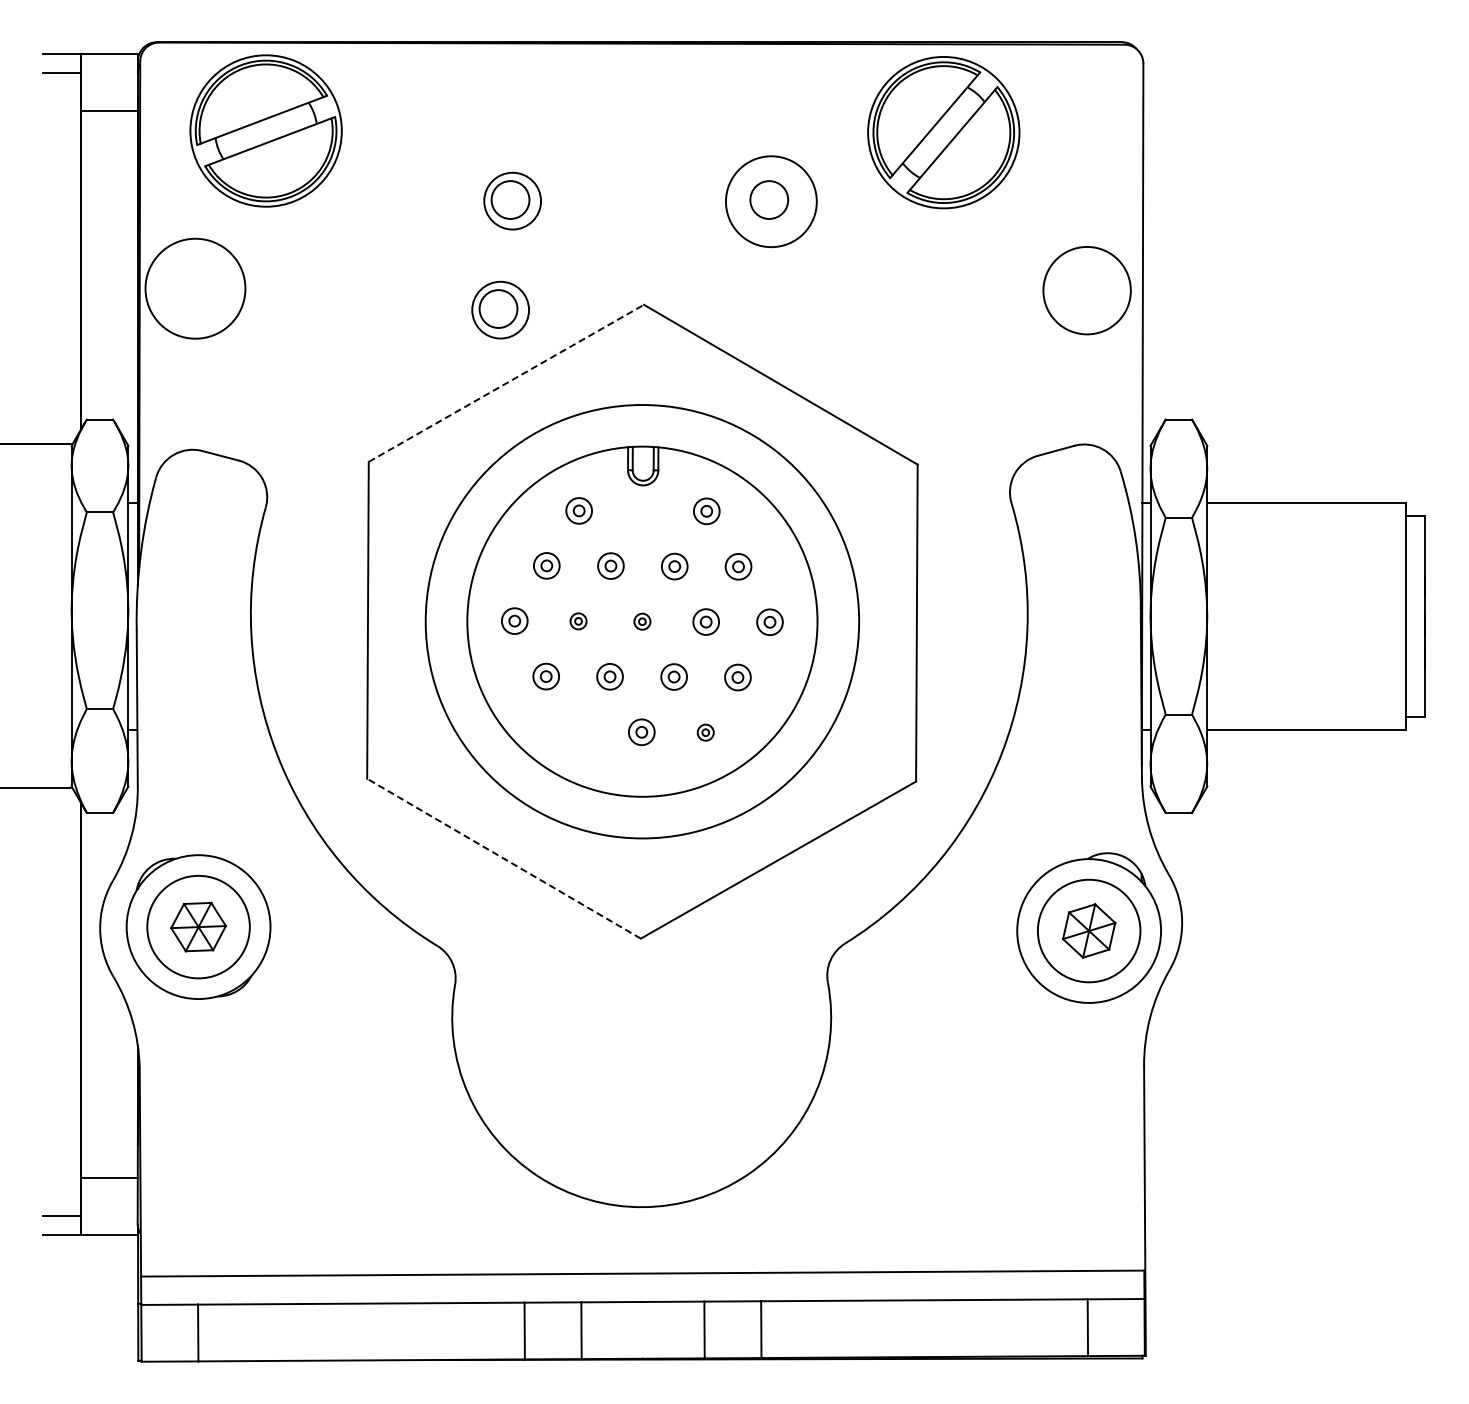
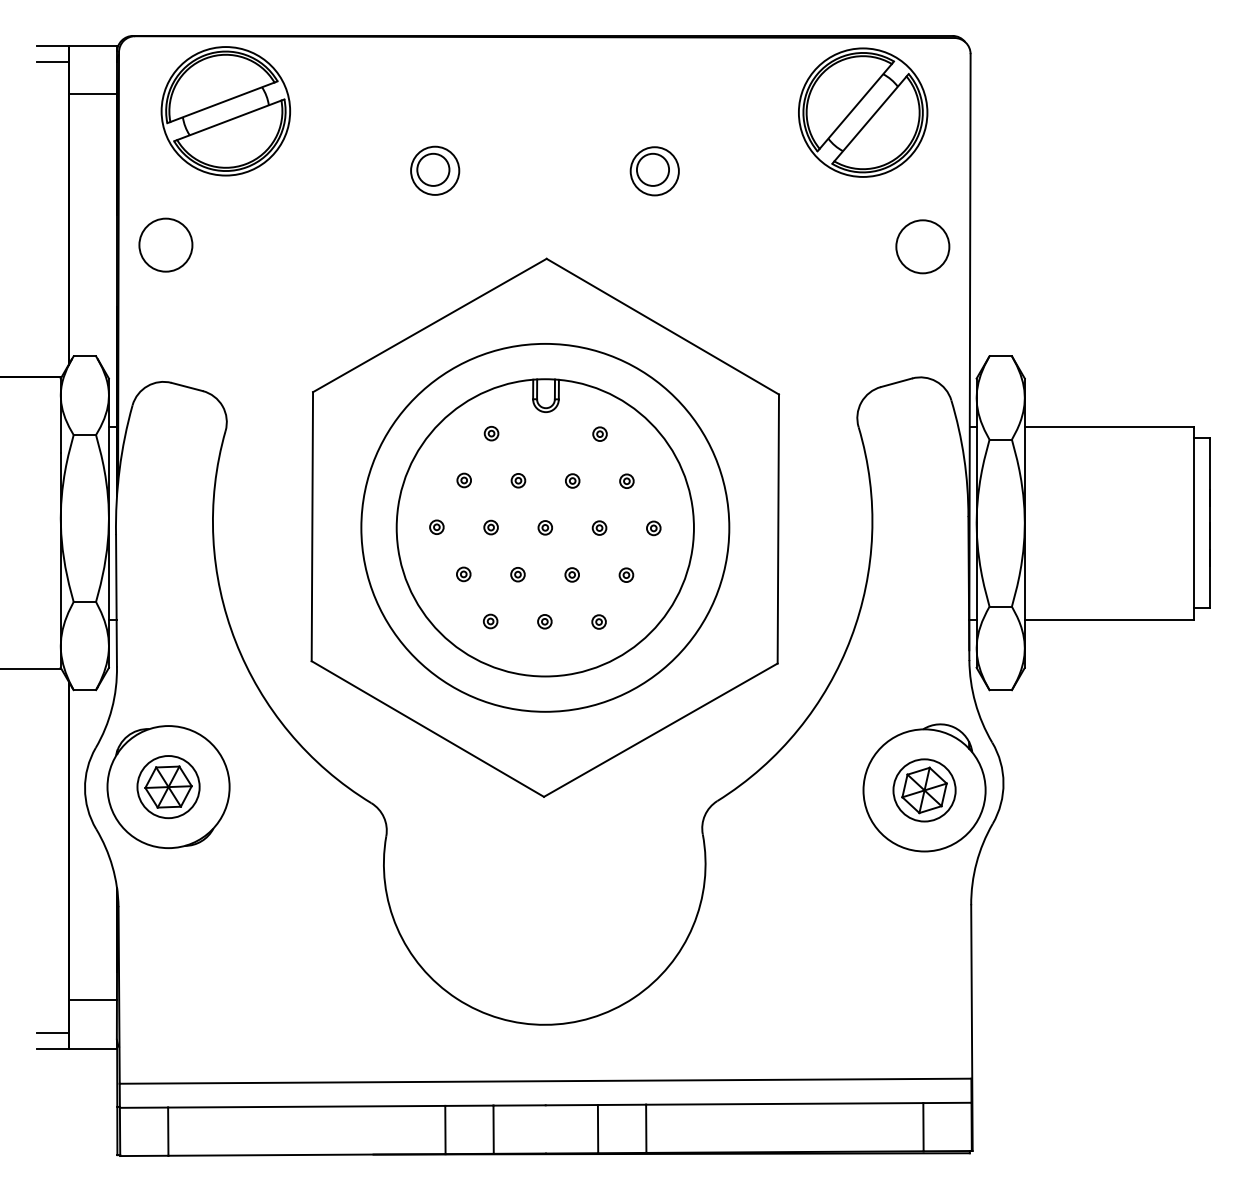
part: (943, 132) -> (862, 112), moved
circle: (771, 201) -> (654, 171), size x0.62
circle: (195, 288) -> (165, 244), size x0.62
circle: (1086, 290) -> (922, 246), size x0.71
part: (500, 309) -> (424, 262), removed
line: (506, 383) -> (429, 325), dashed -> solid
part: (578, 510) -> (491, 433), size x0.62
part: (706, 511) -> (599, 434), size x0.62
part: (546, 565) -> (463, 480), size x0.62
part: (610, 566) -> (518, 480), size x0.62
part: (674, 566) -> (572, 480), size x0.62
part: (738, 566) -> (626, 480), size x0.62
part: (514, 620) -> (436, 526), size x0.62
part: (706, 621) -> (599, 527), size x0.62
part: (770, 622) -> (654, 528), size x0.62
part: (546, 676) -> (463, 574), size x0.62
part: (610, 676) -> (518, 574), size x0.62
part: (673, 677) -> (571, 575), size x0.62
part: (737, 677) -> (626, 575), size x0.62
part: (577, 731) -> (490, 621), added
part: (641, 732) -> (544, 621), size x0.62
line: (503, 858) -> (427, 728), dashed -> solid
circle: (198, 926) -> (168, 786), size x0.71
circle: (1088, 930) -> (924, 789), size x0.71

